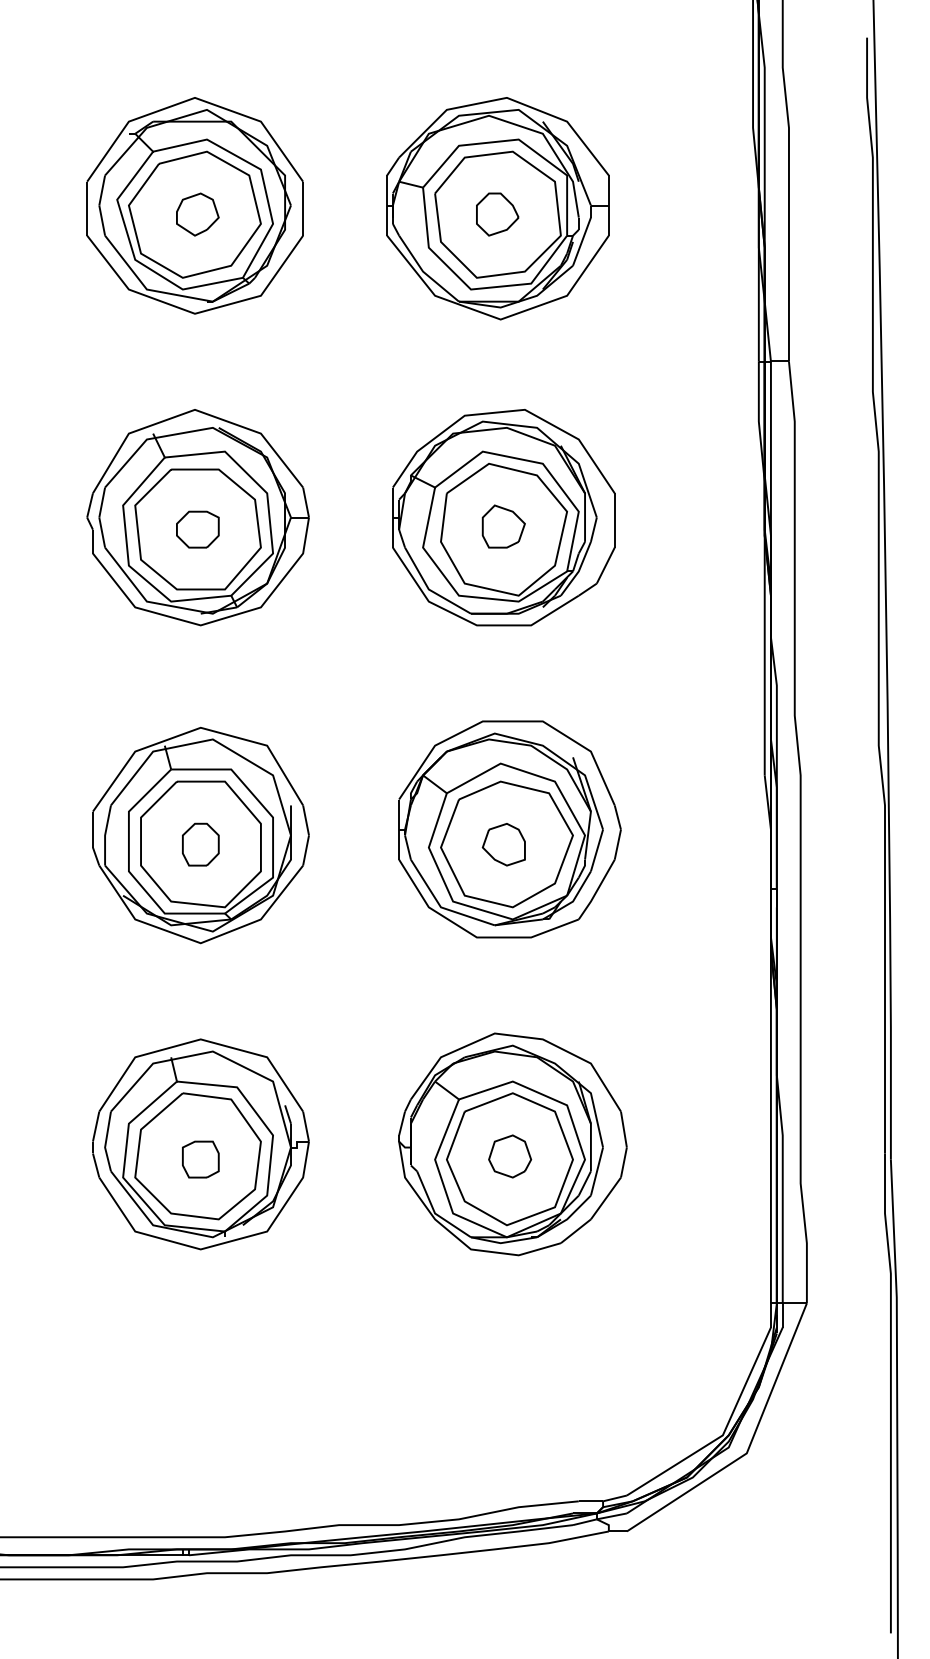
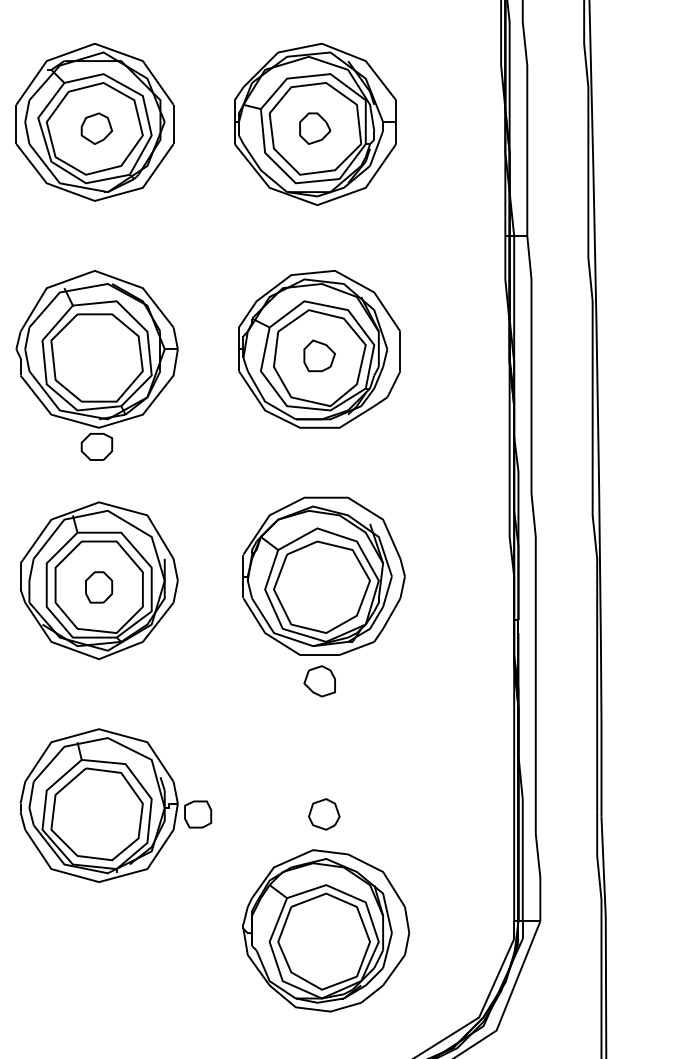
part: (197, 529) -> (96, 446), moved
part: (503, 844) -> (319, 681), moved
part: (512, 1144) -> (326, 930), moved
part: (200, 1159) -> (197, 814), moved

